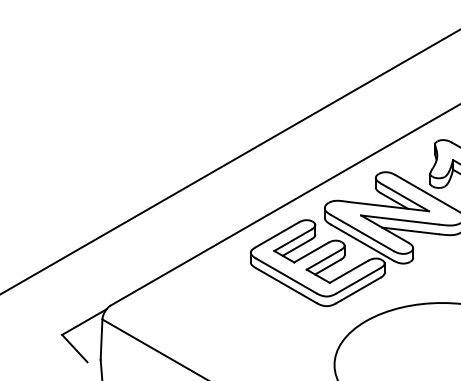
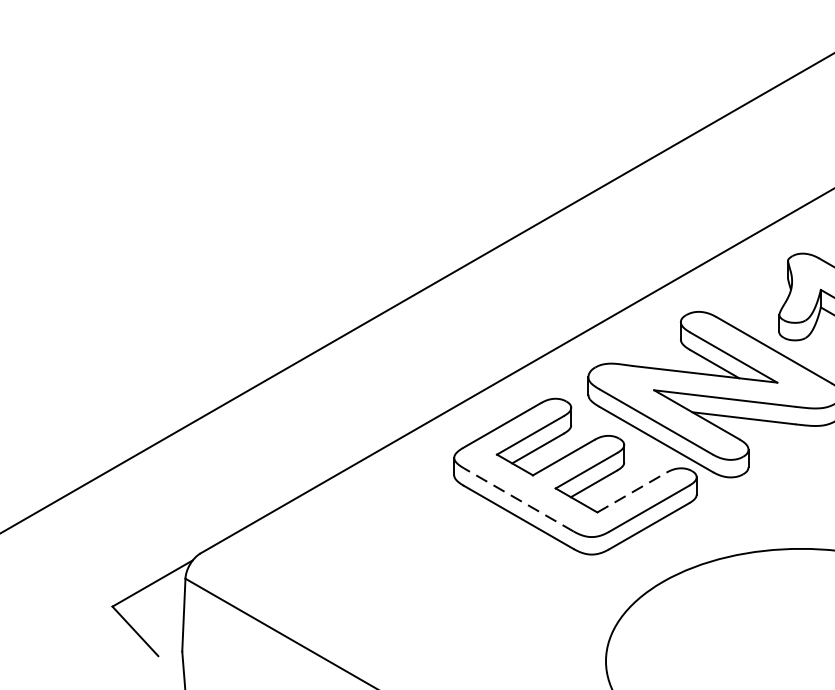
line: (349, 271) -> (633, 491), solid -> dashed
line: (286, 275) -> (518, 499), solid -> dashed

